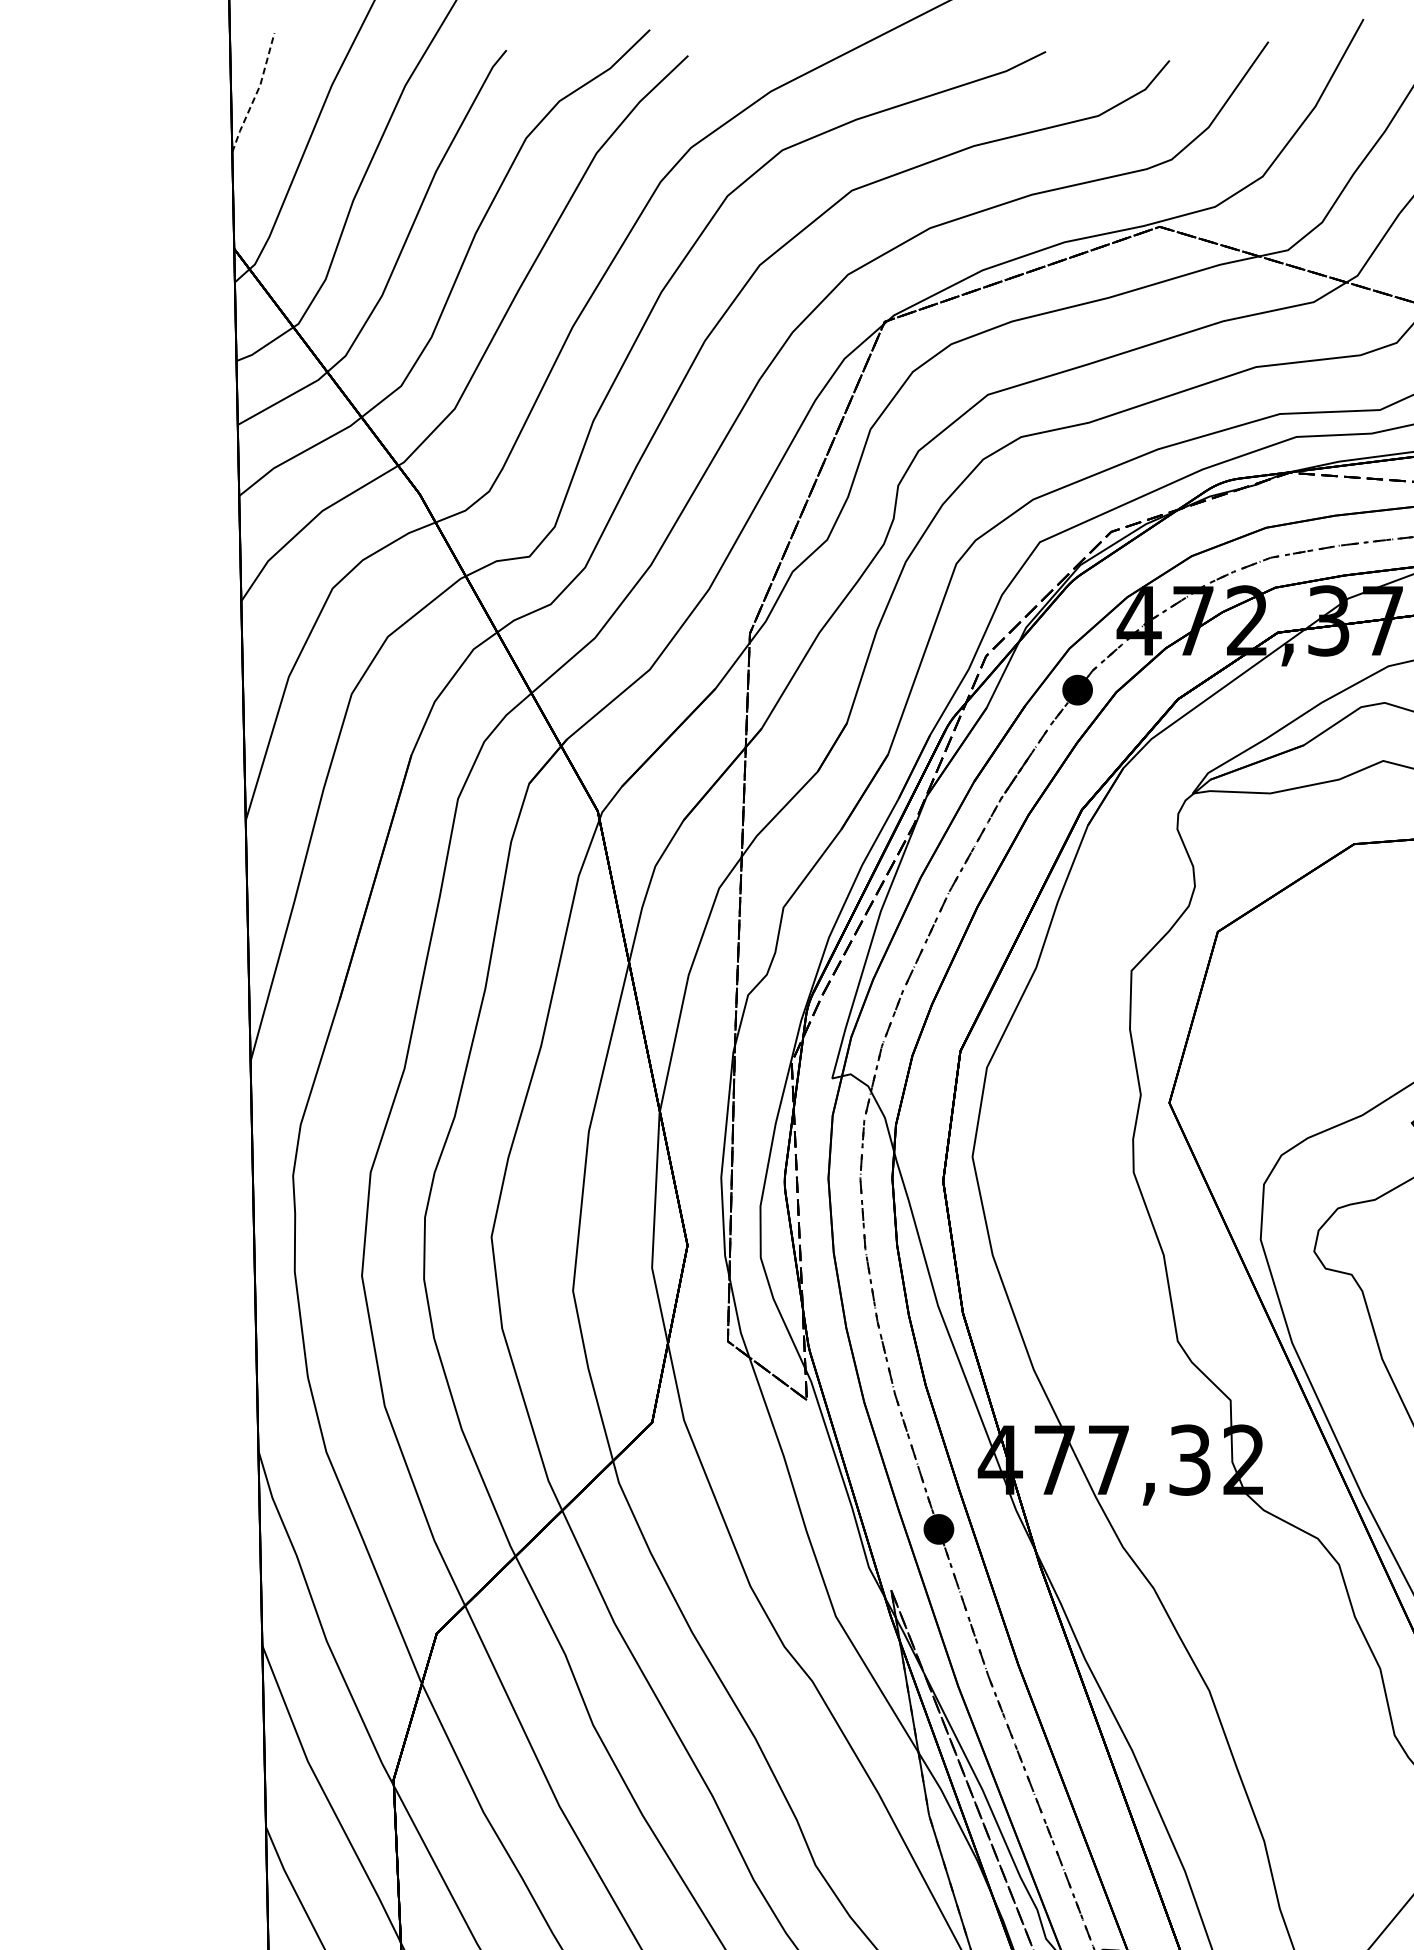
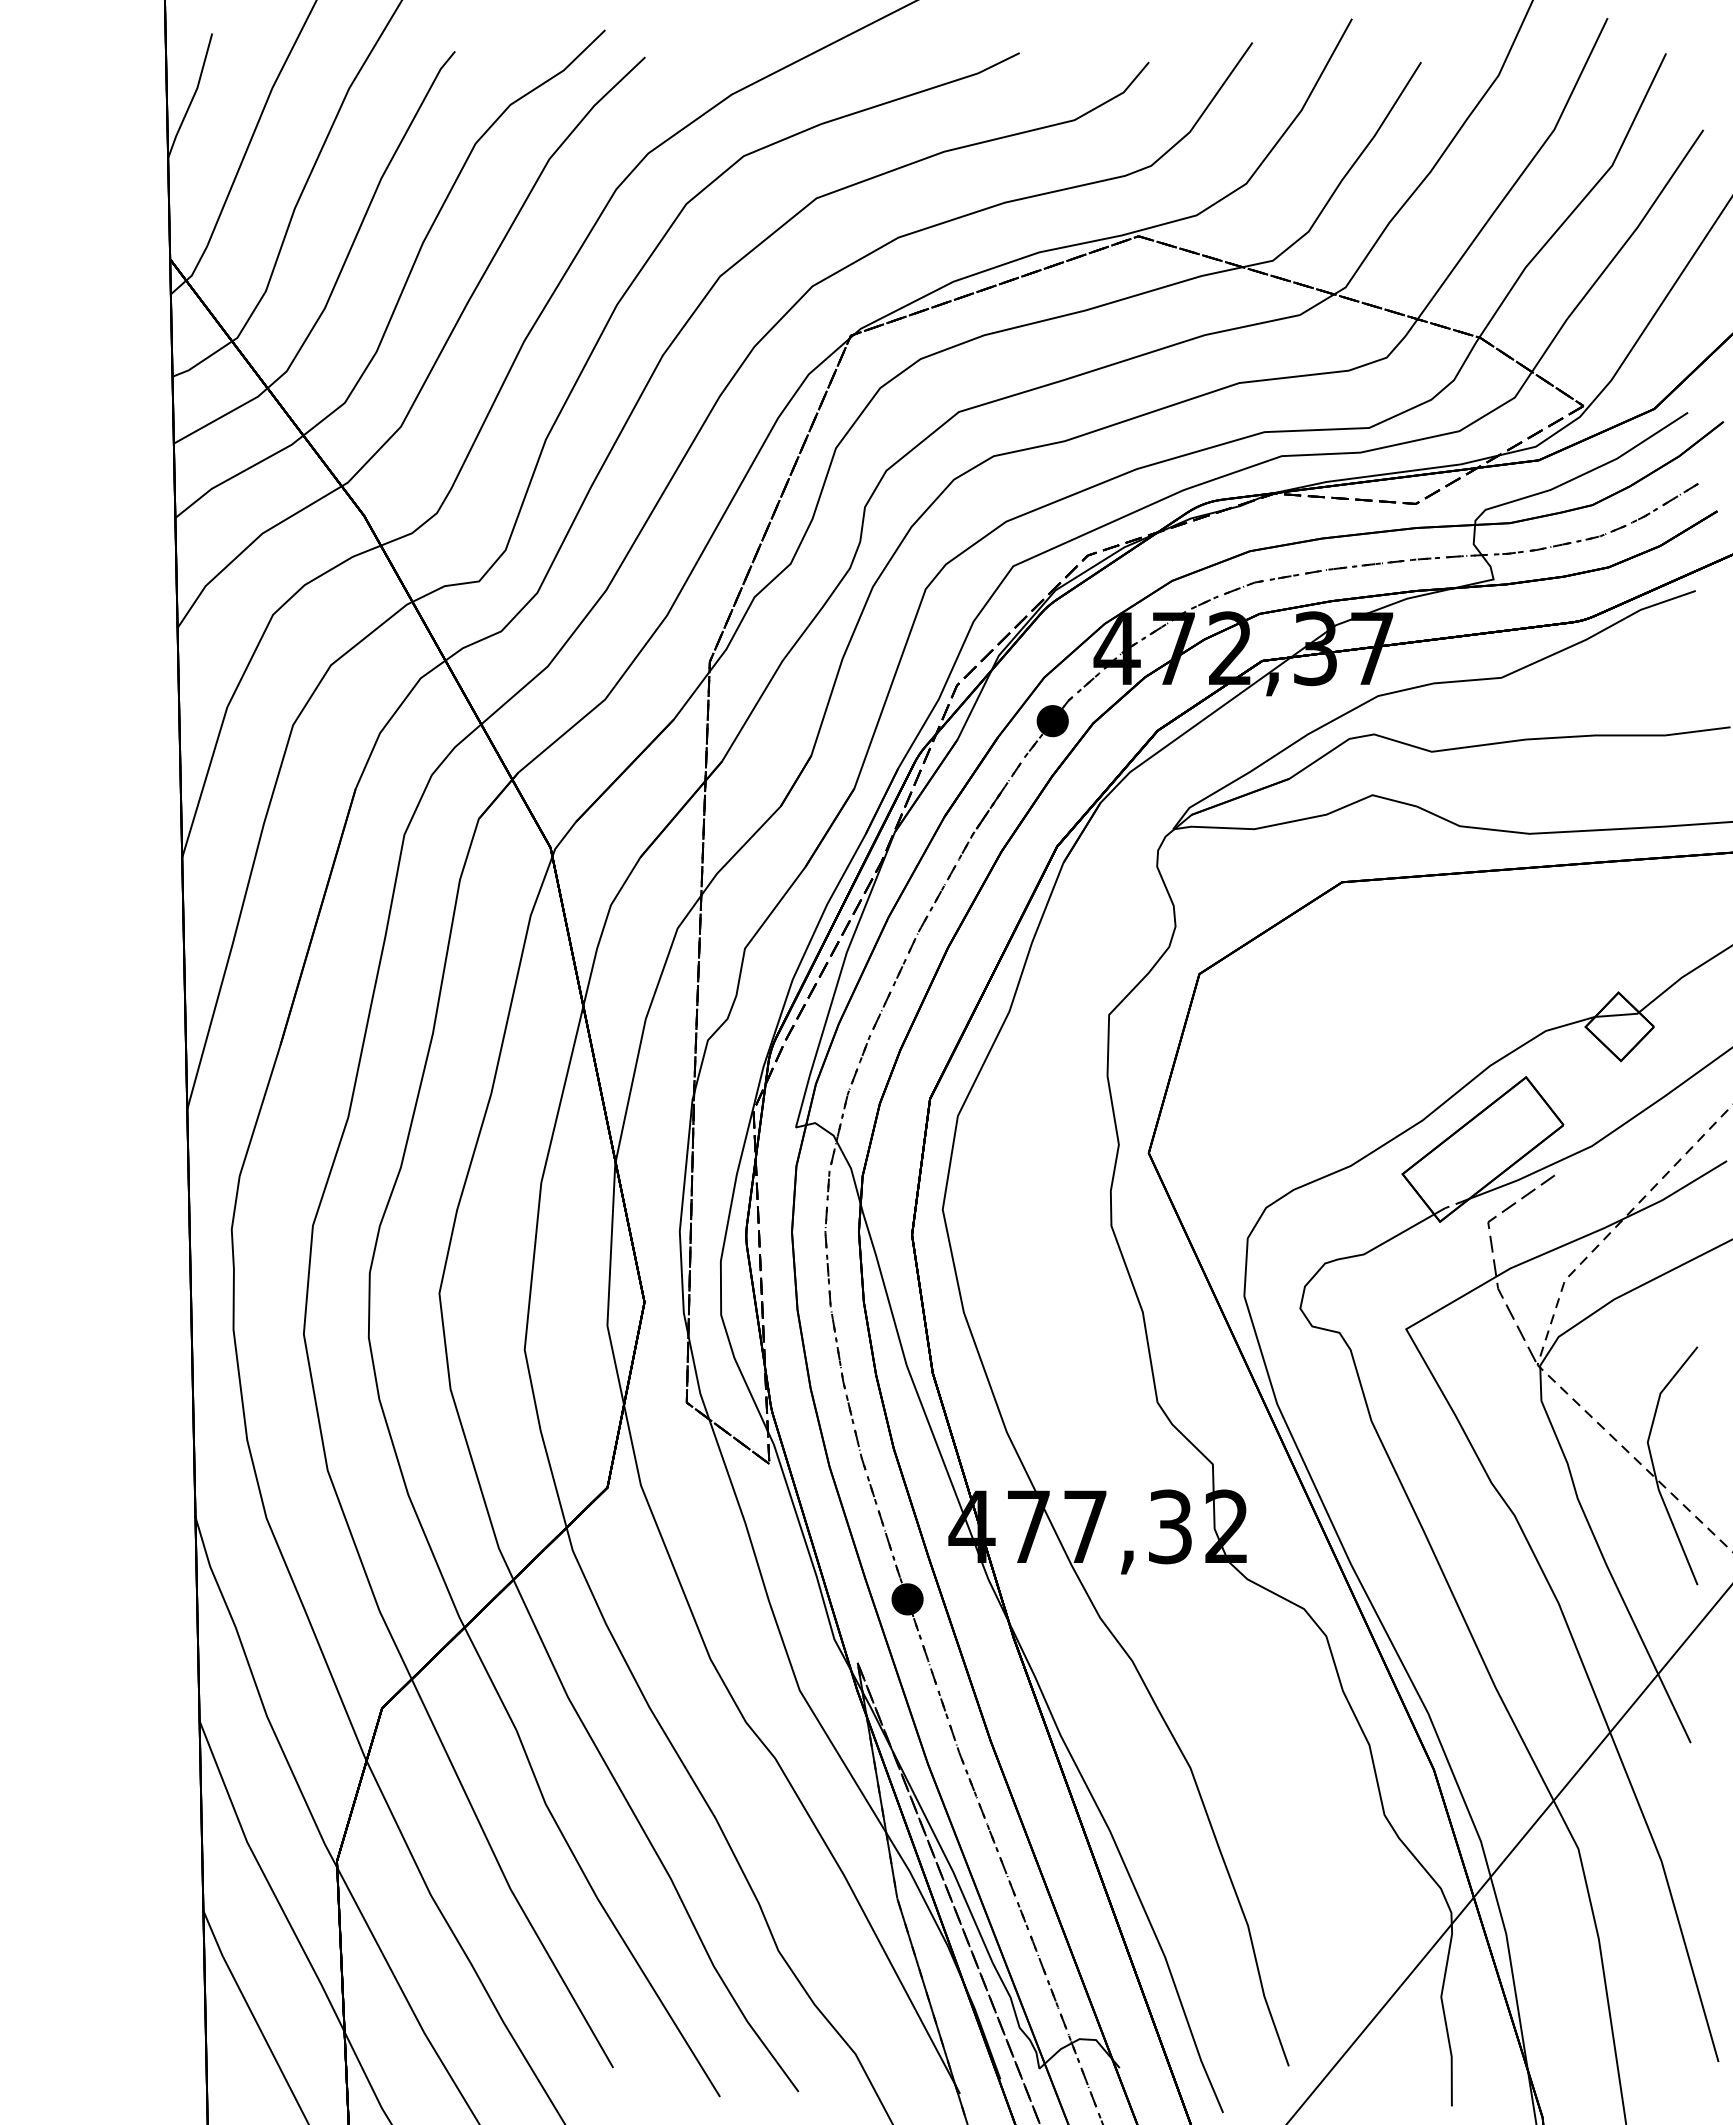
line: (256, 94) -> (193, 97), dashed -> solid

